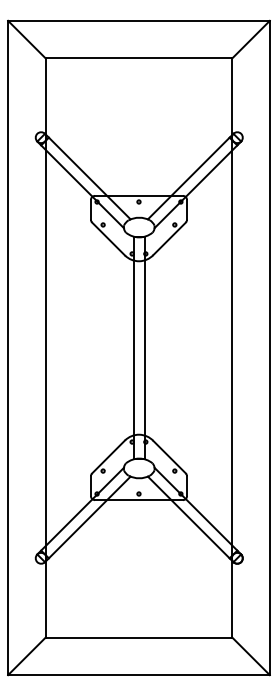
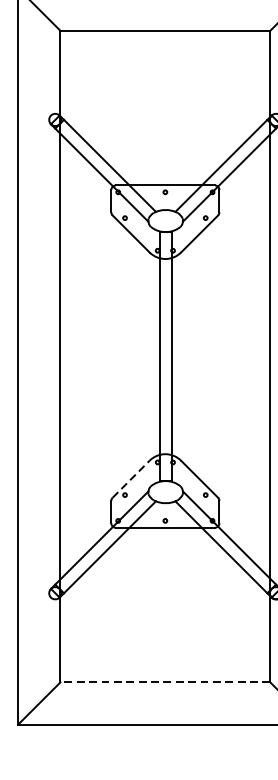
line: (108, 456) -> (131, 478), solid -> dashed
line: (138, 637) -> (164, 682), solid -> dashed

